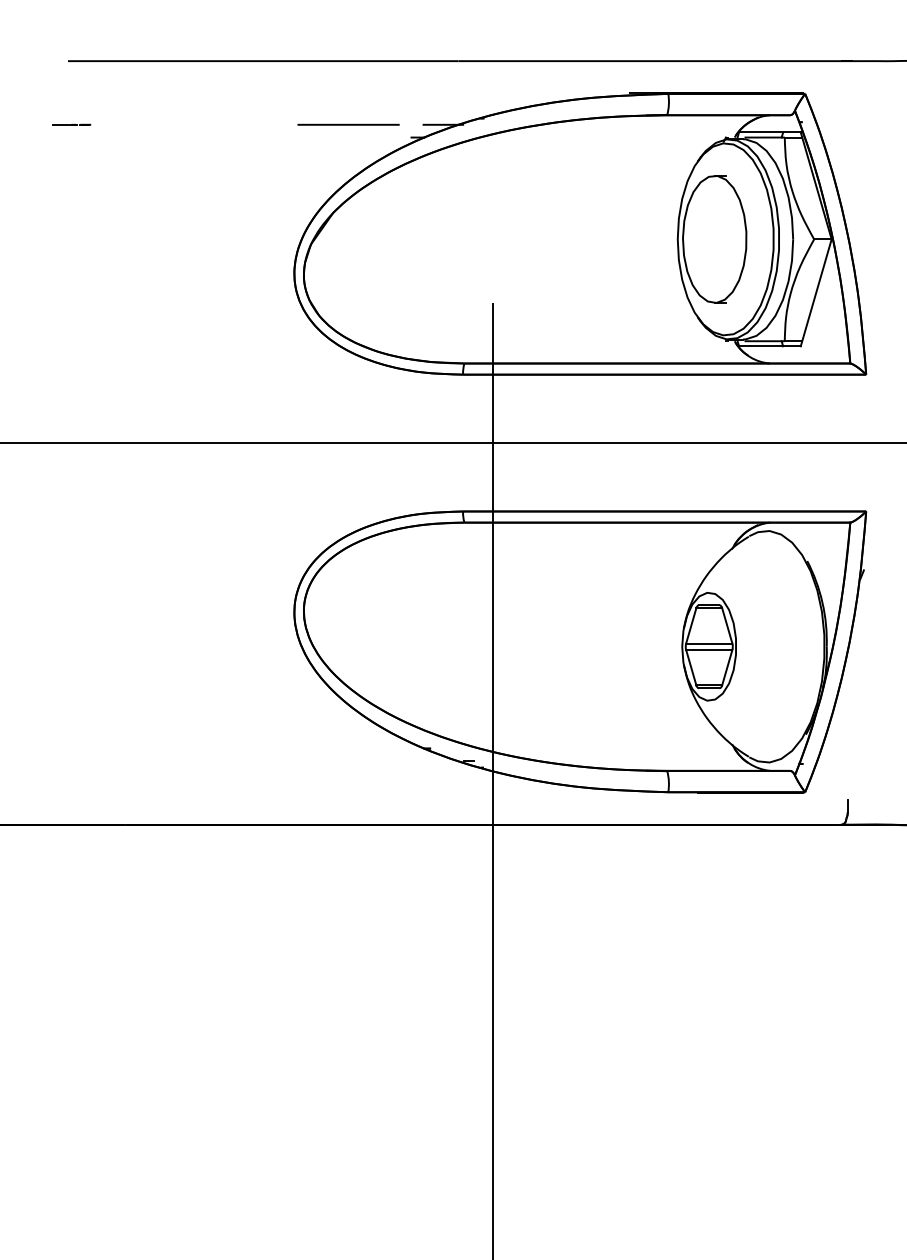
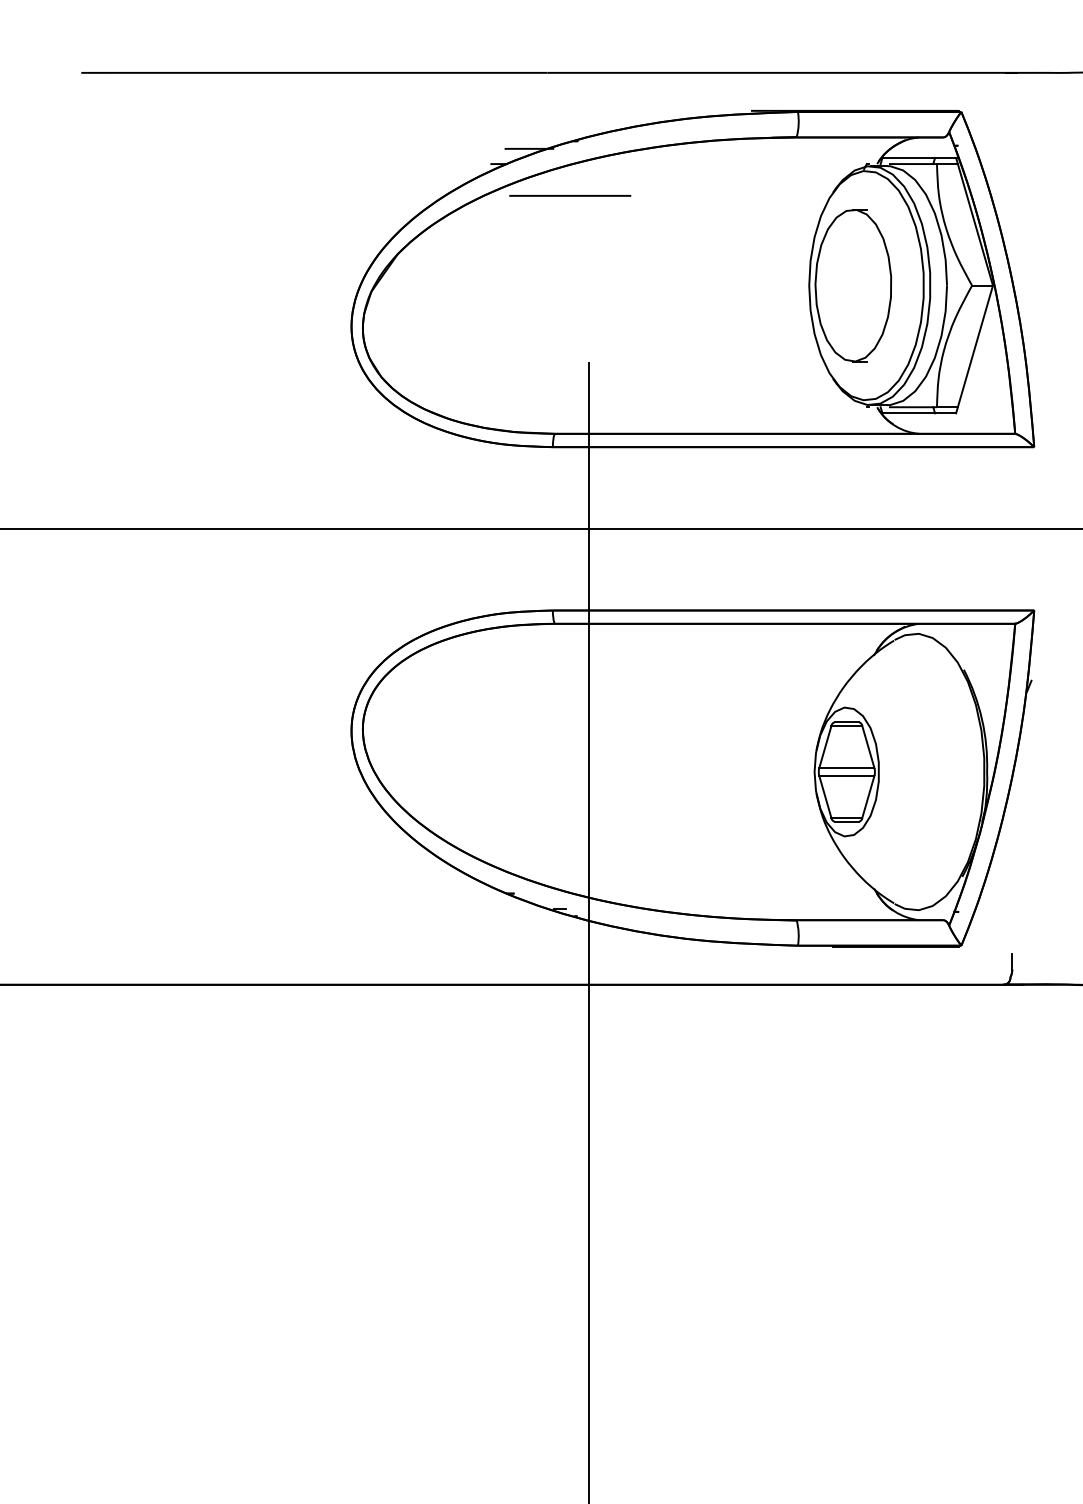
line: (71, 124) -> (85, 148), removed
line: (348, 124) -> (570, 195), moved

